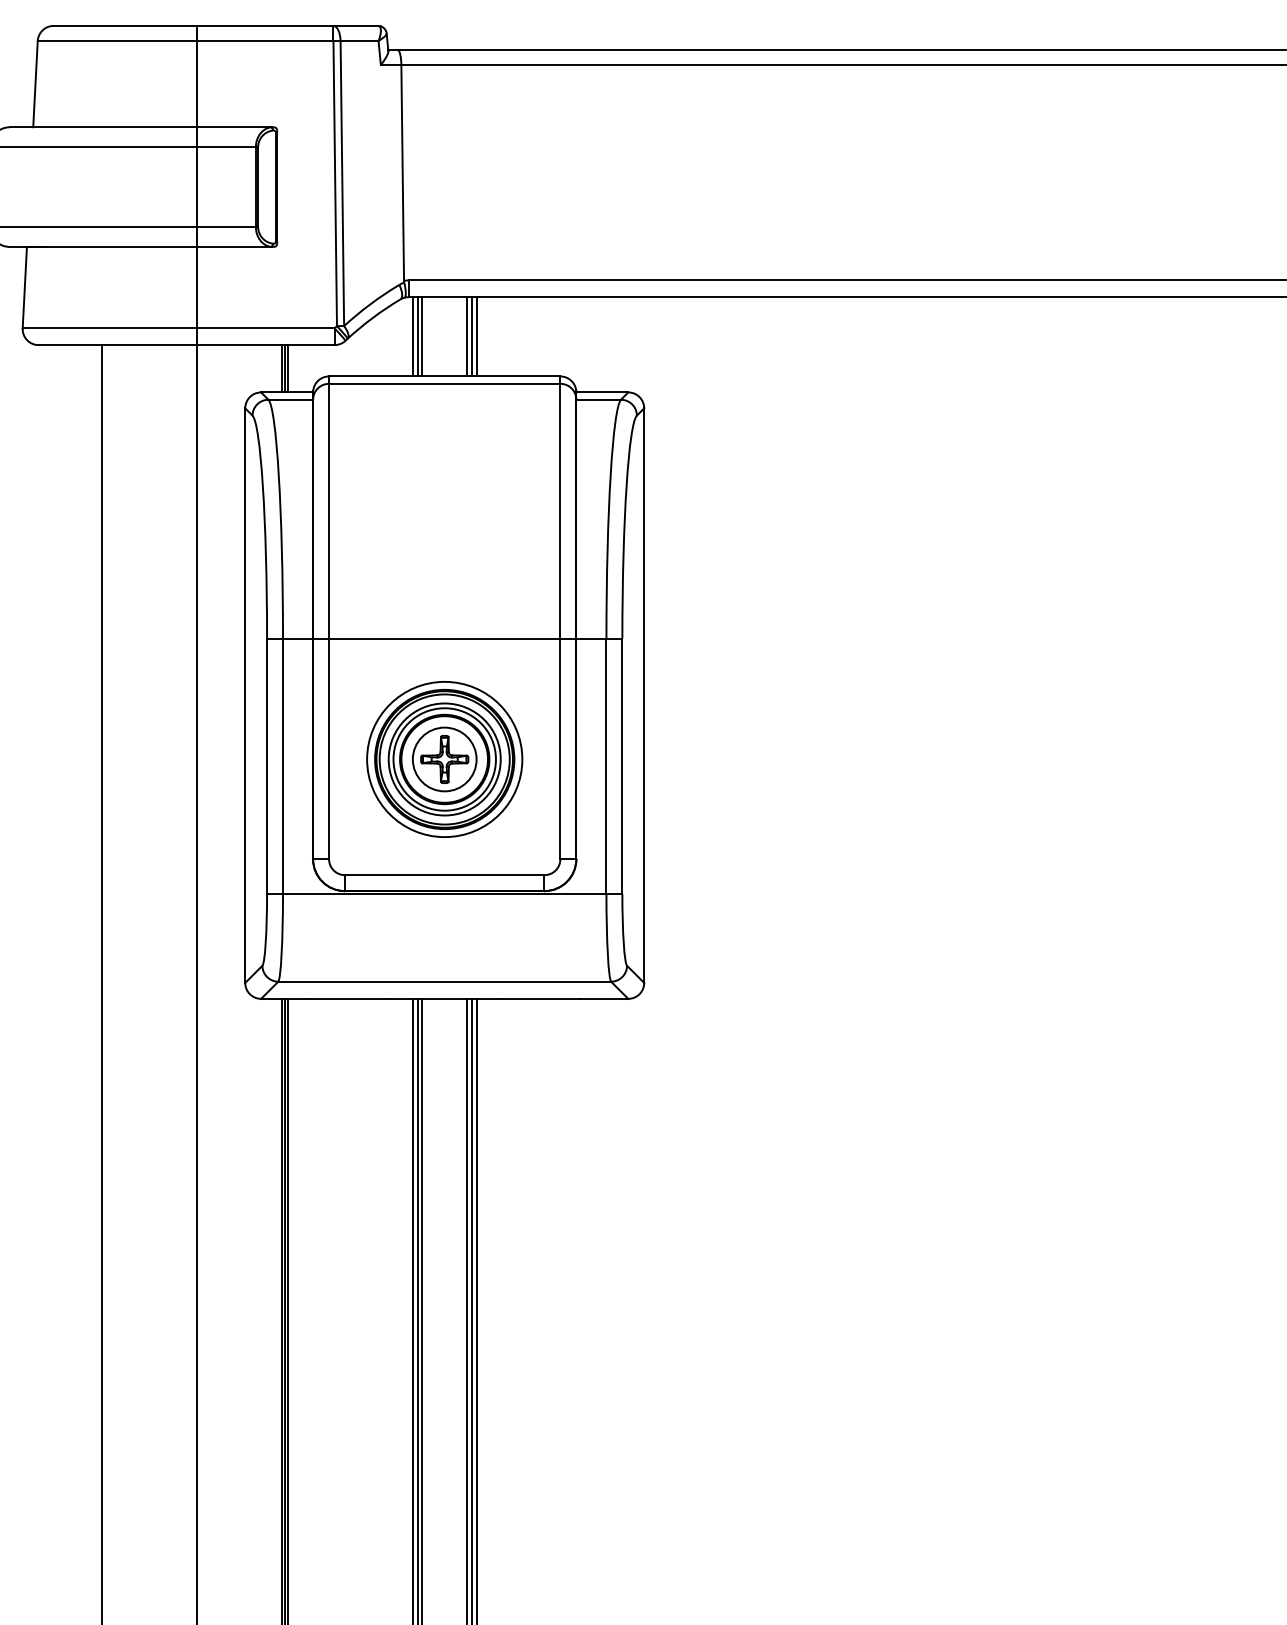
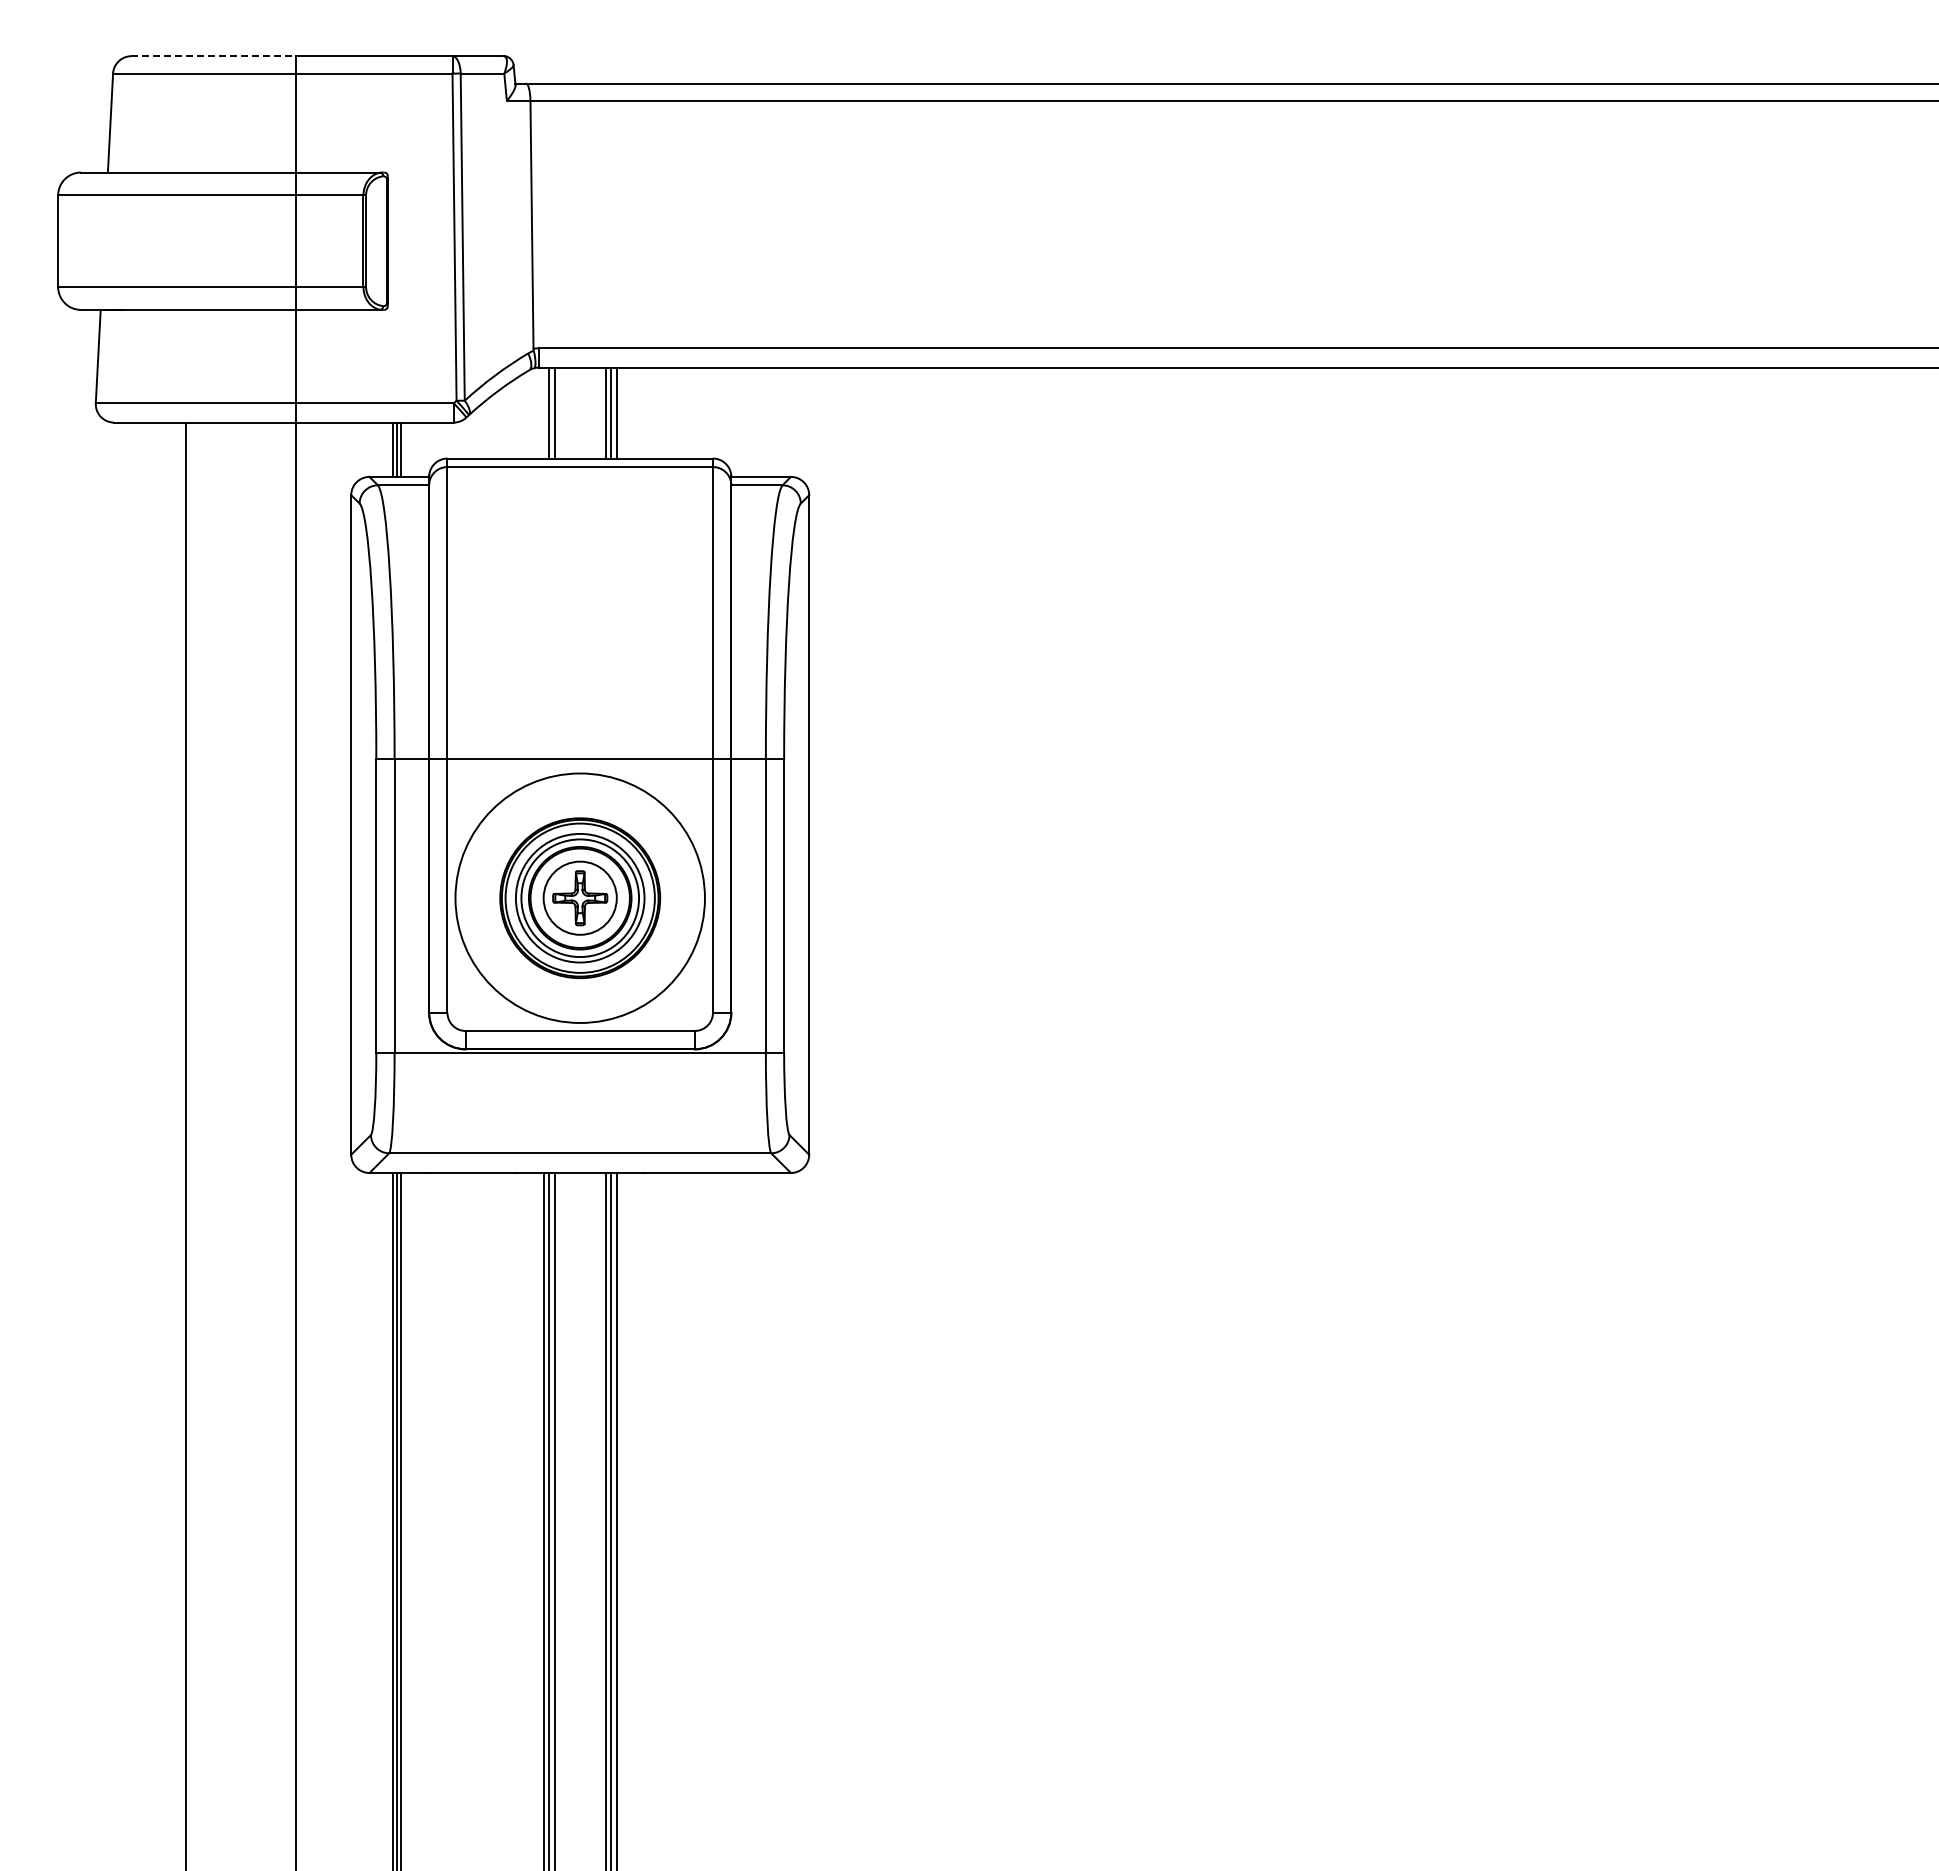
line: (126, 26) -> (214, 56), solid -> dashed
line: (412, 336) -> (543, 412), removed
circle: (444, 759) -> (580, 898), size x1.4

